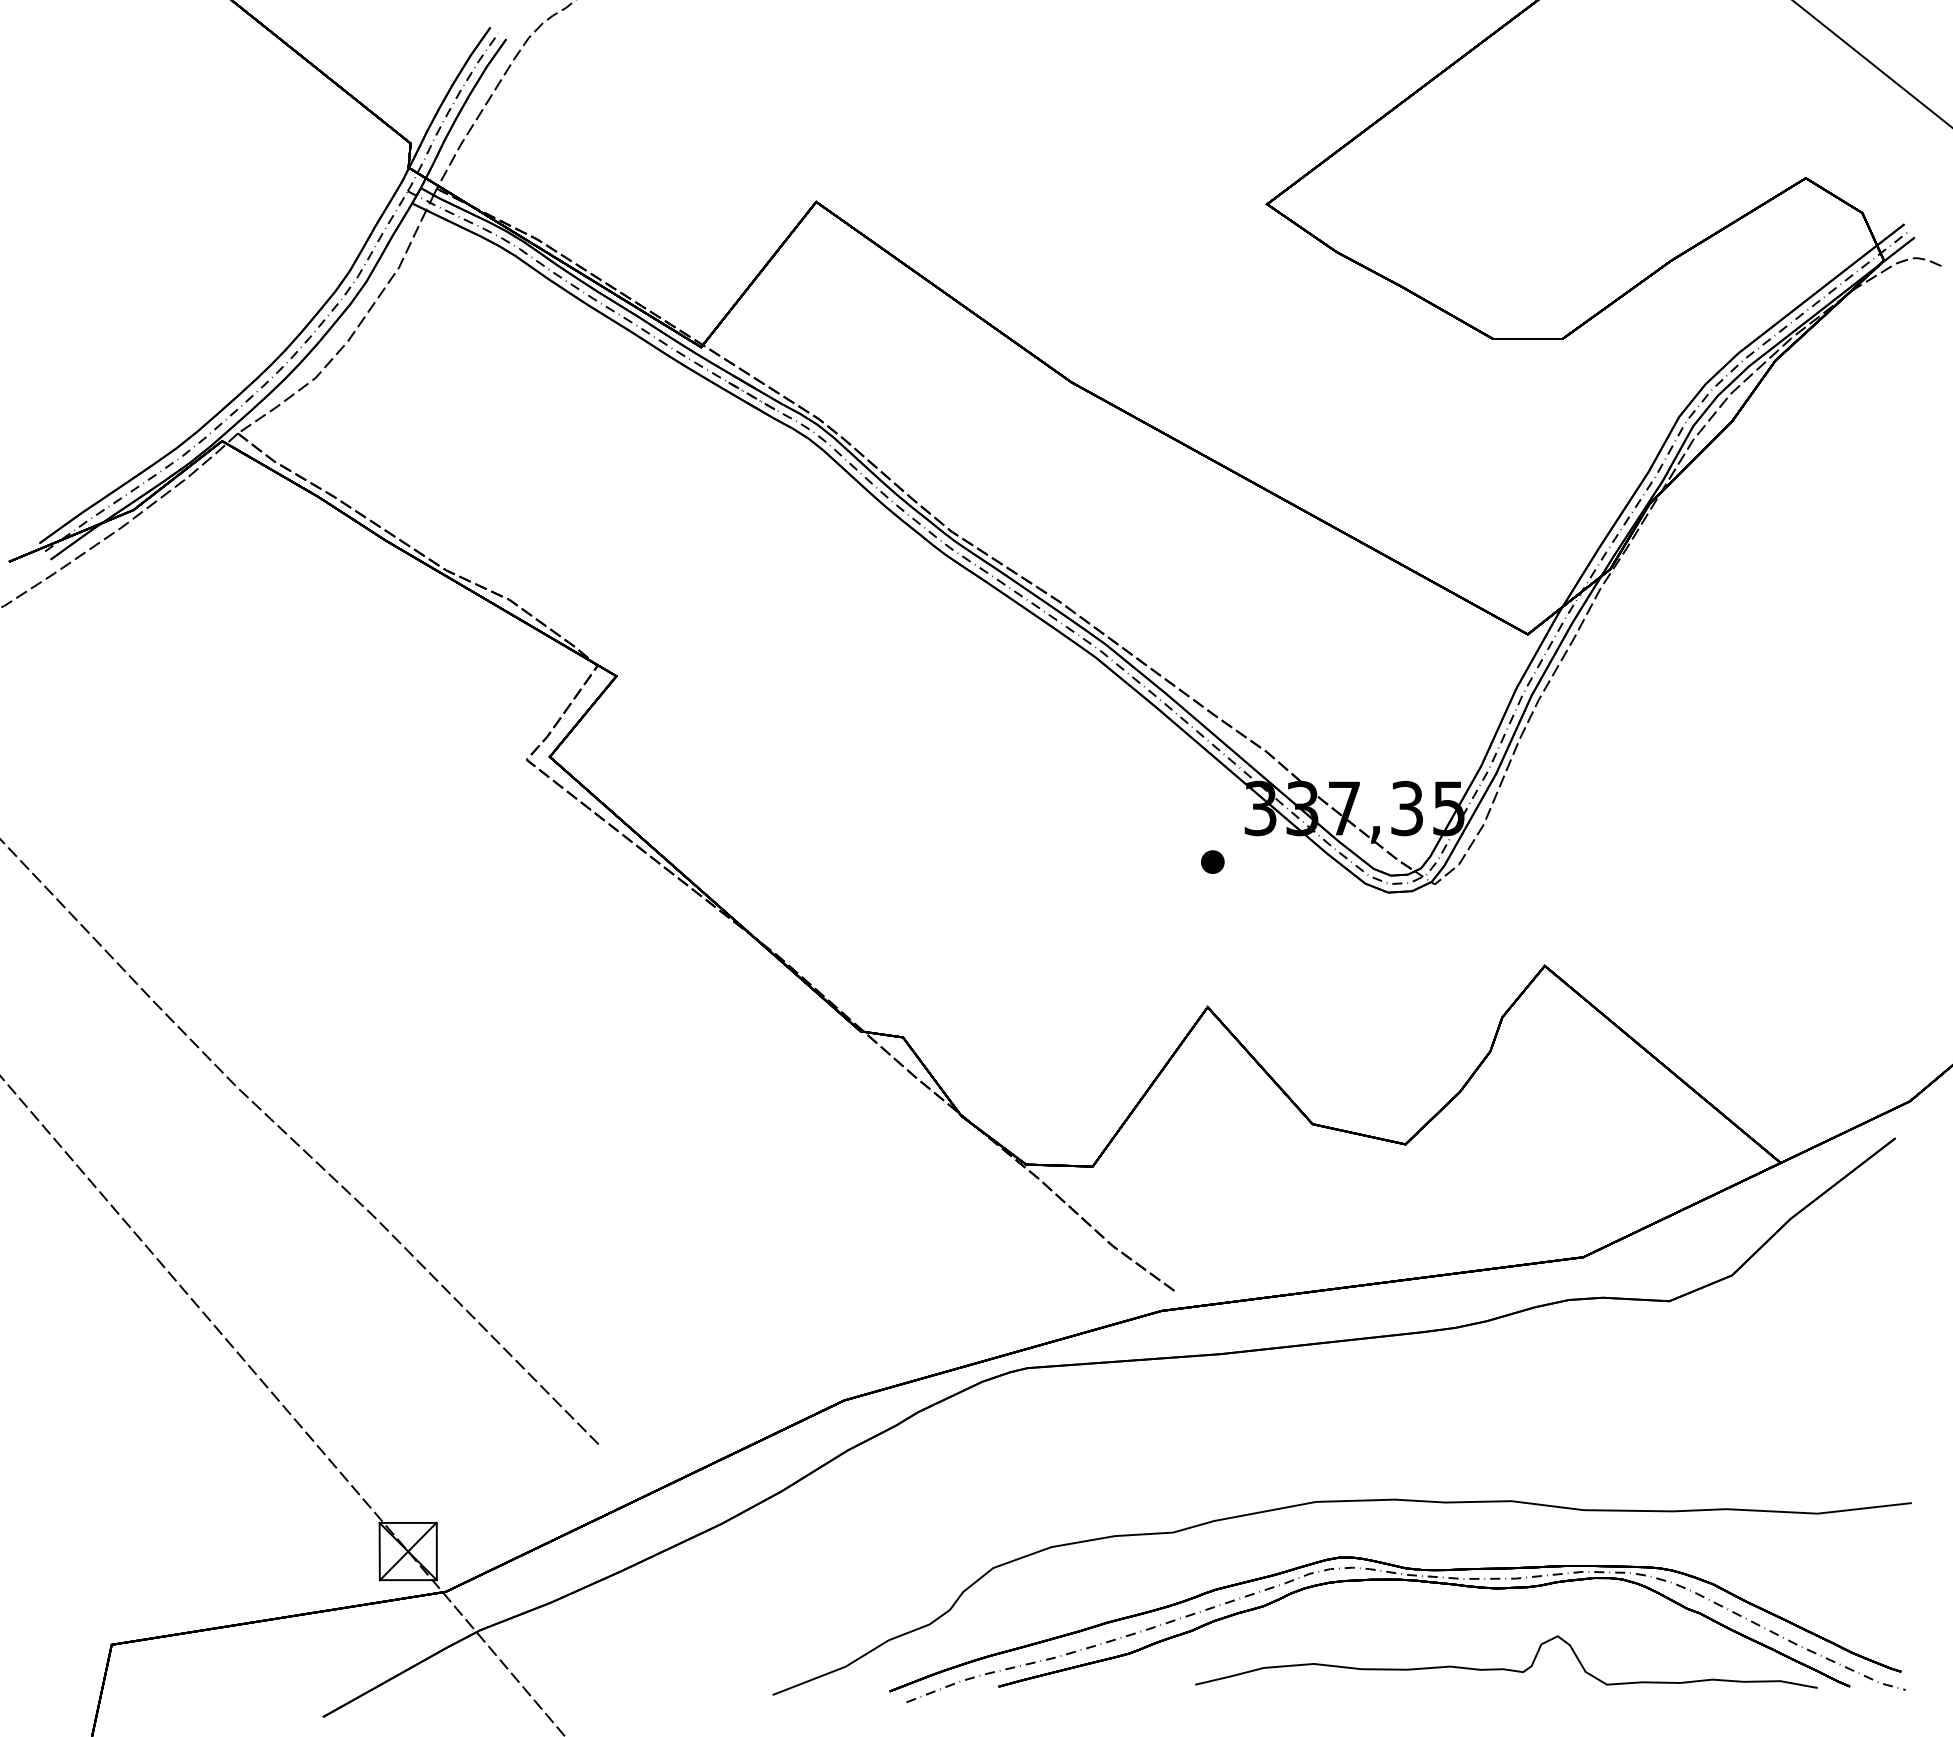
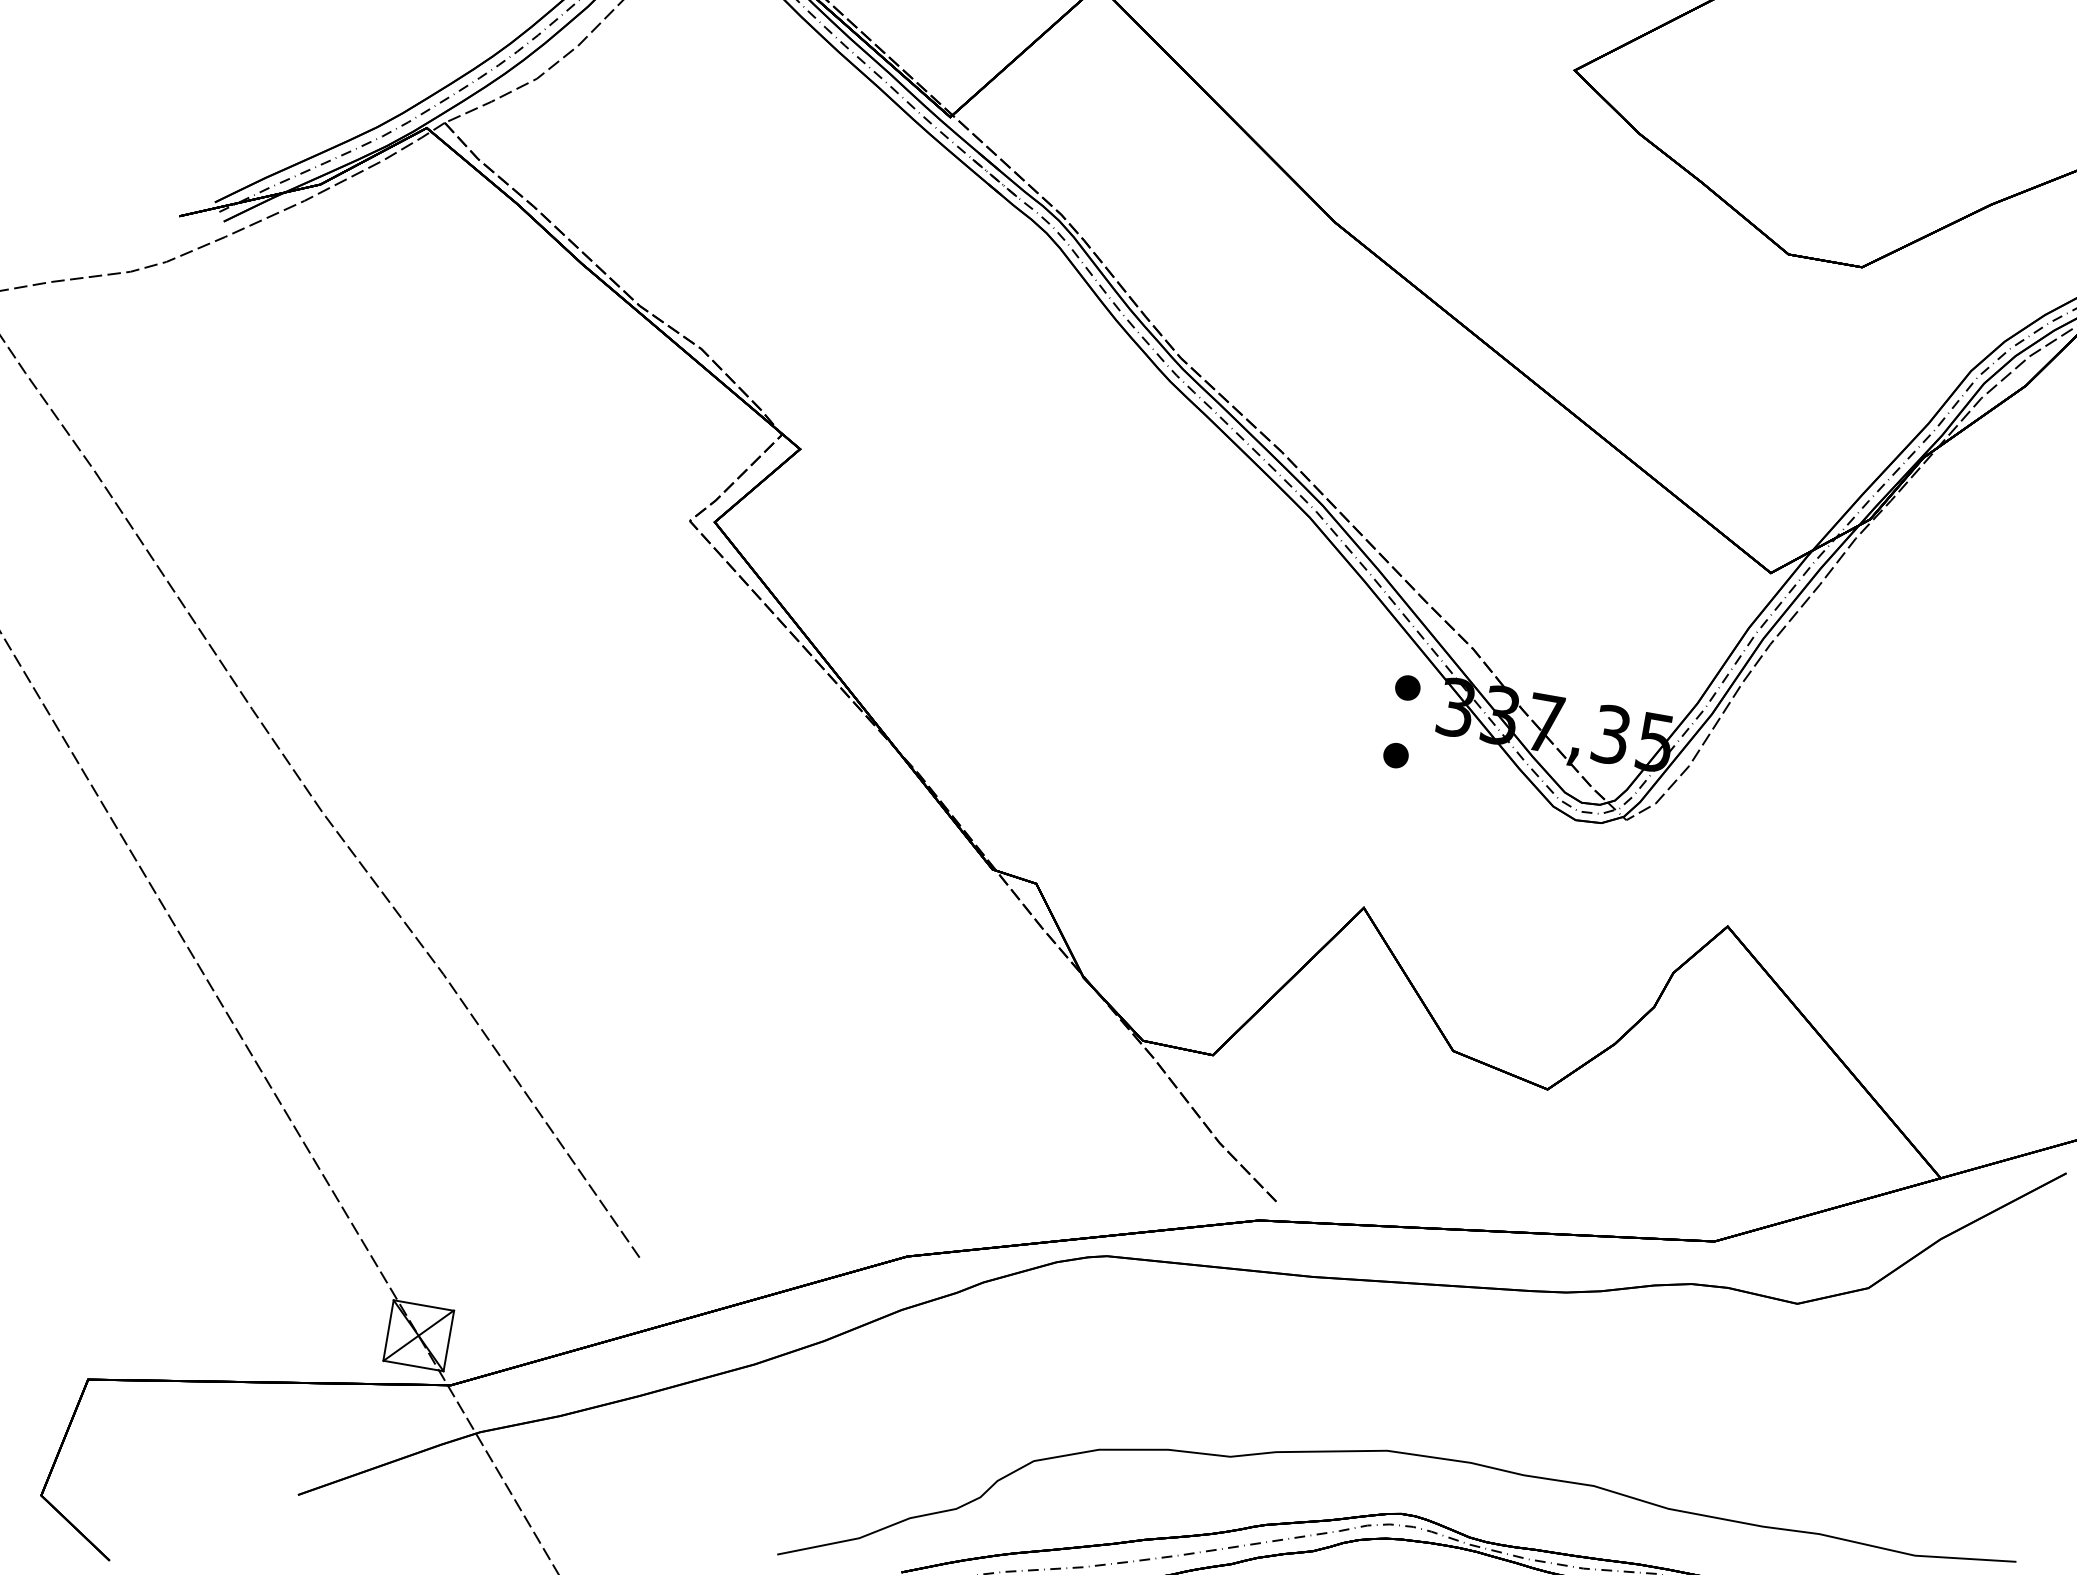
part: (1212, 797) -> (1407, 687), added

